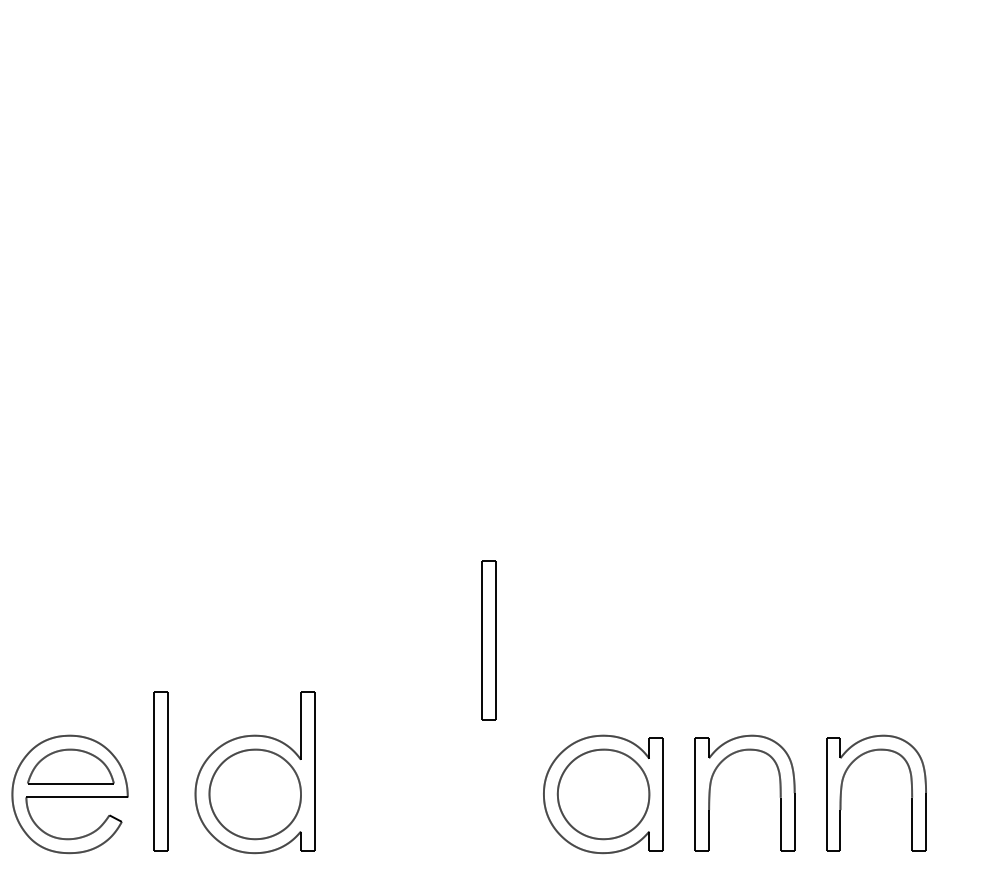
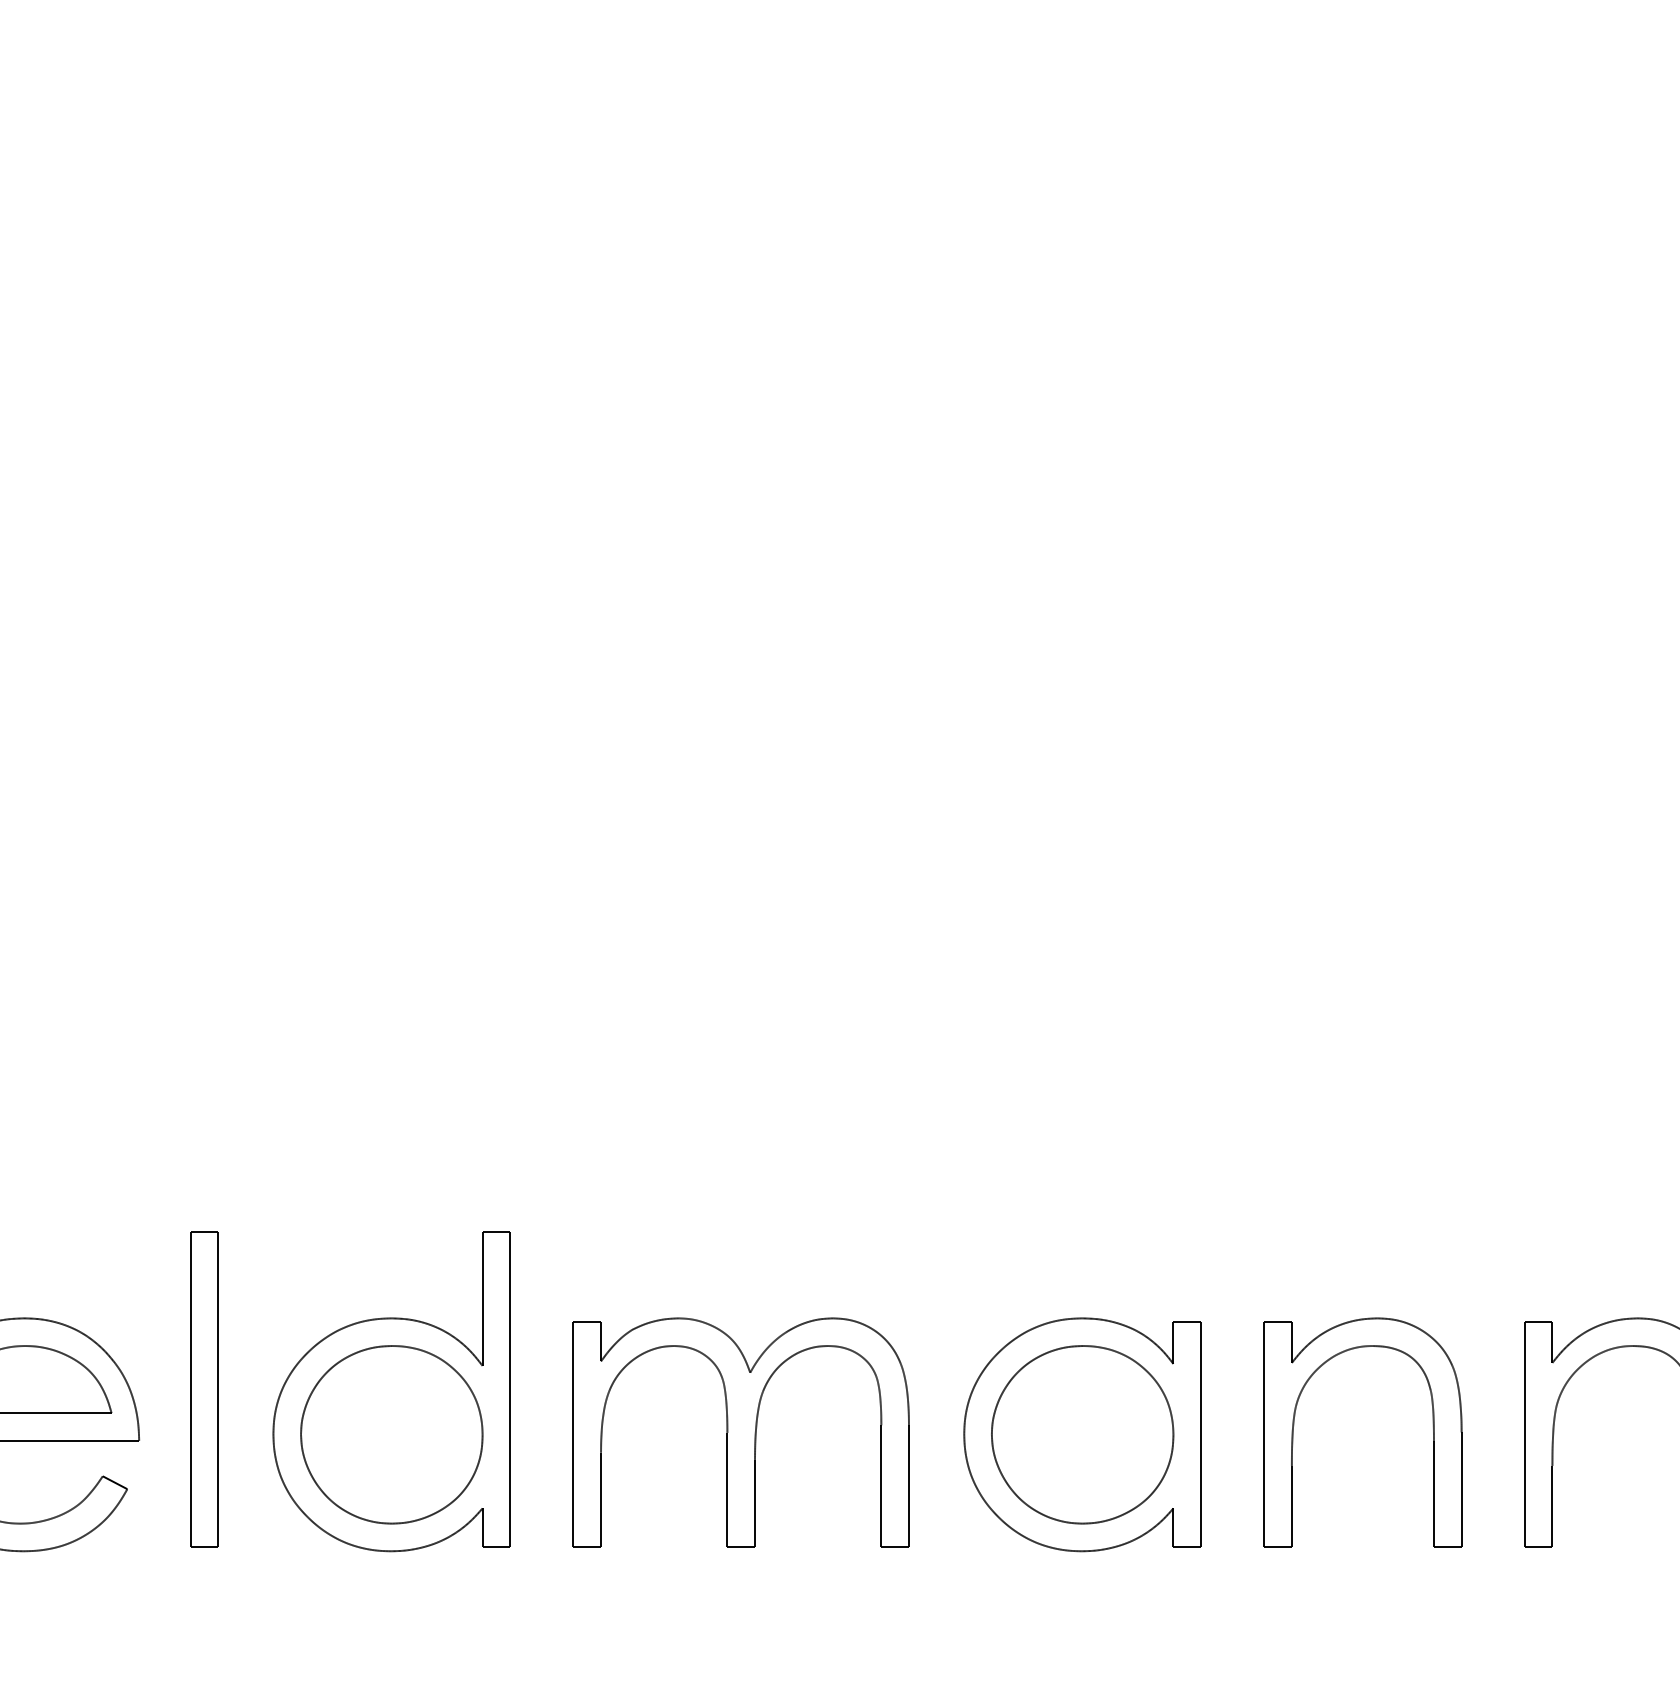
part: (488, 640) -> (854, 1129), removed
part: (431, 792) -> (741, 1430), added

